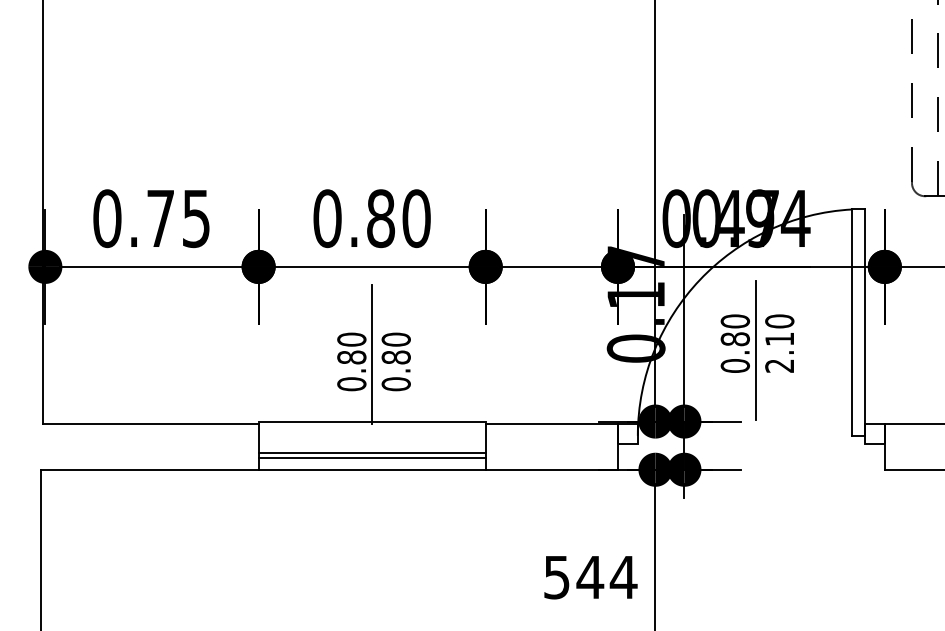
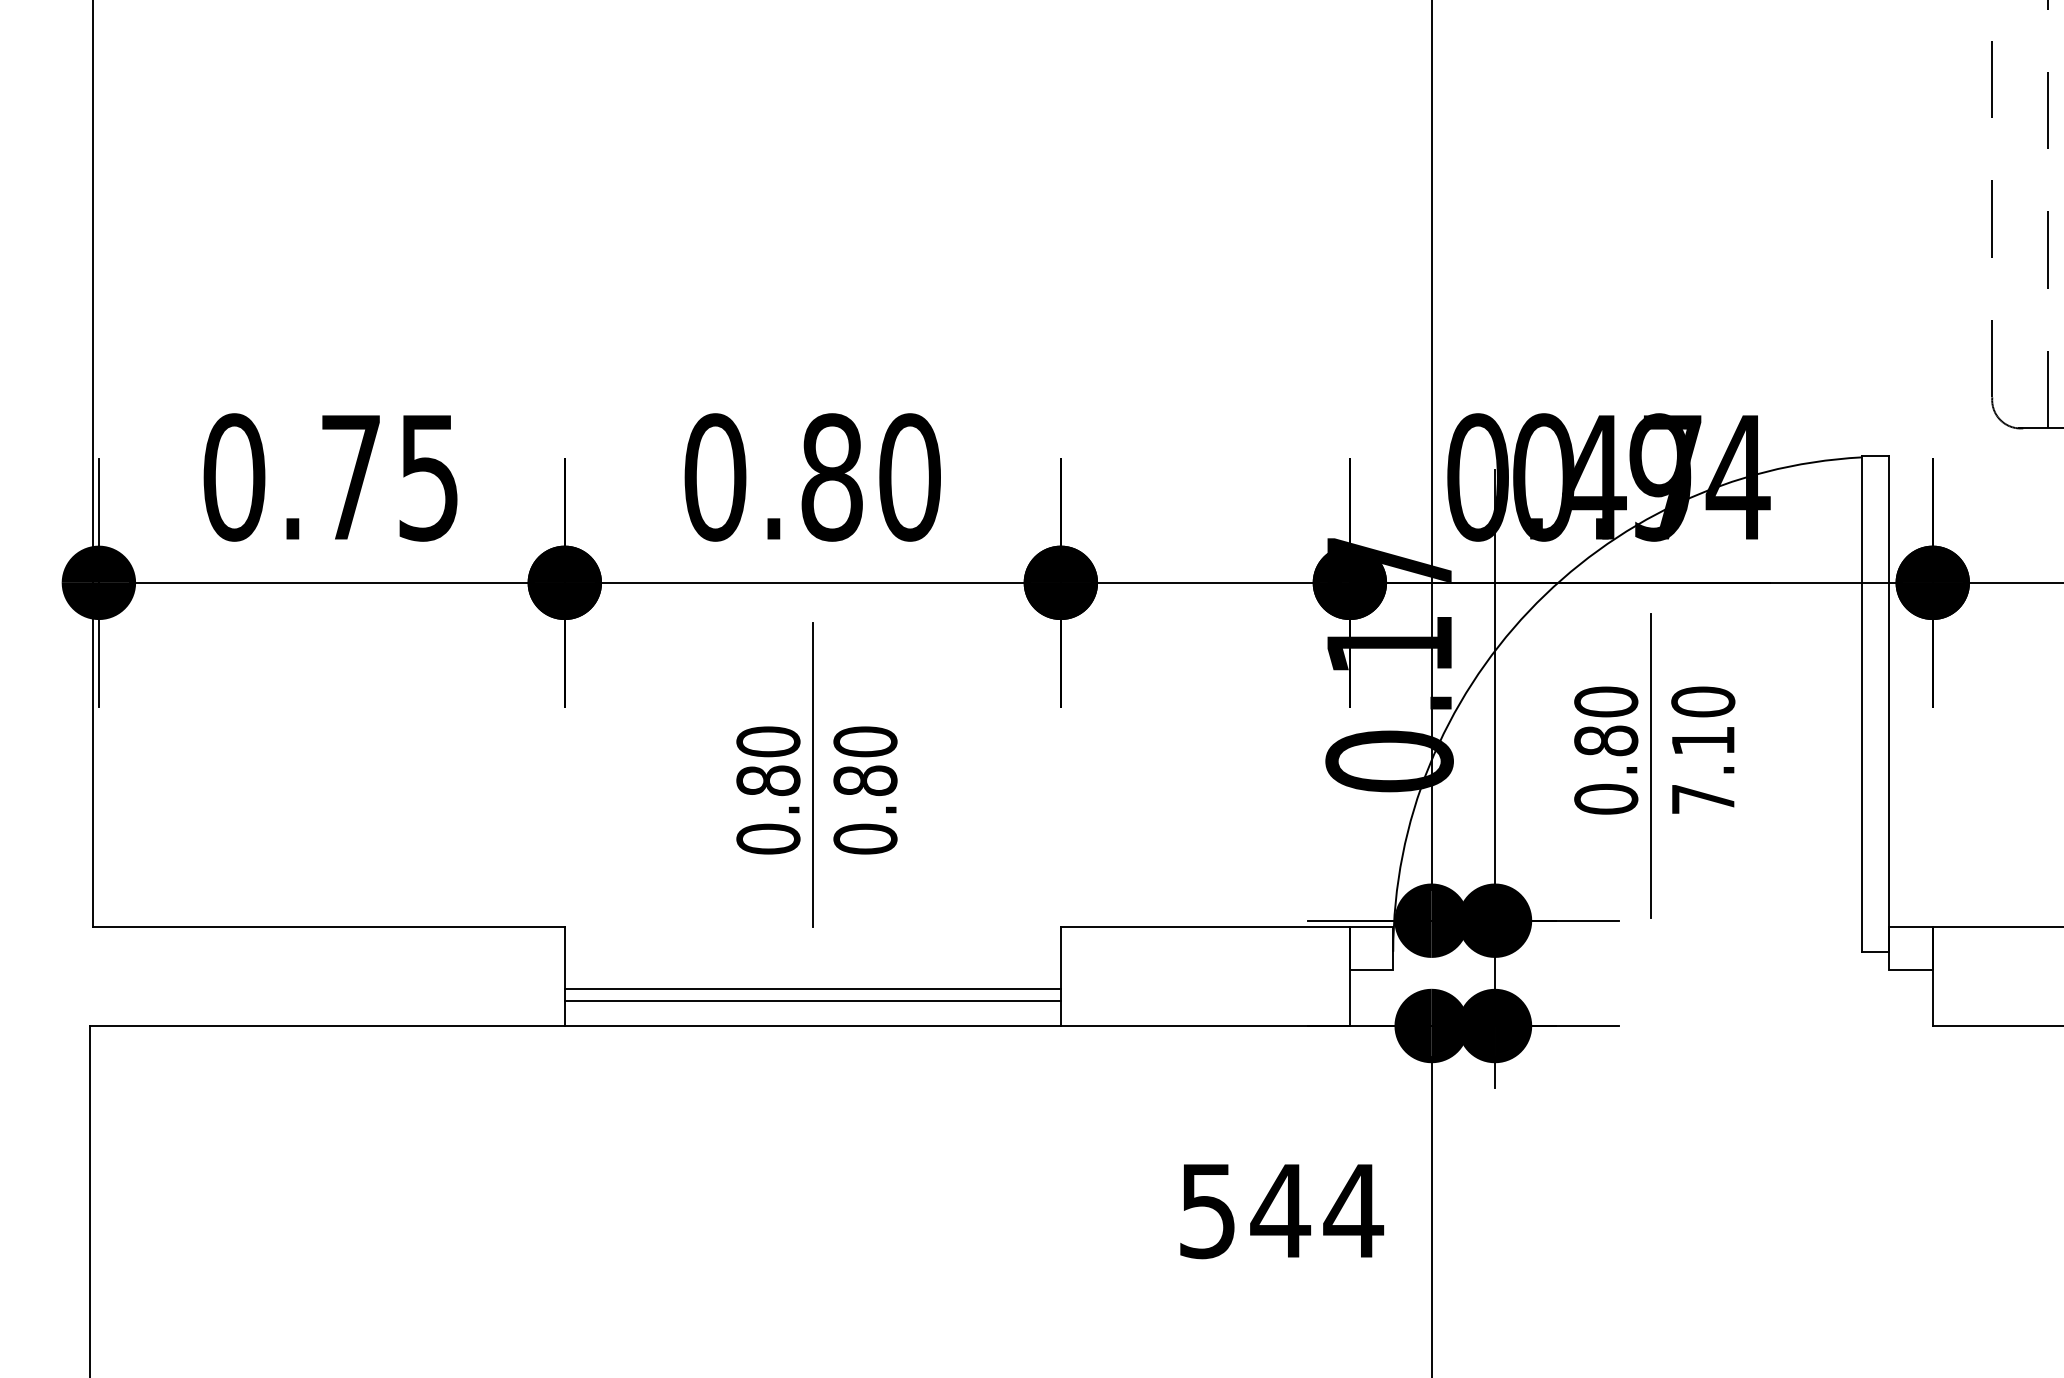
text: (779, 365) -> (1702, 798), 2.10 -> 7.10
line: (371, 421) -> (811, 920), removed
text: (590, 577) -> (1281, 1211), moved

